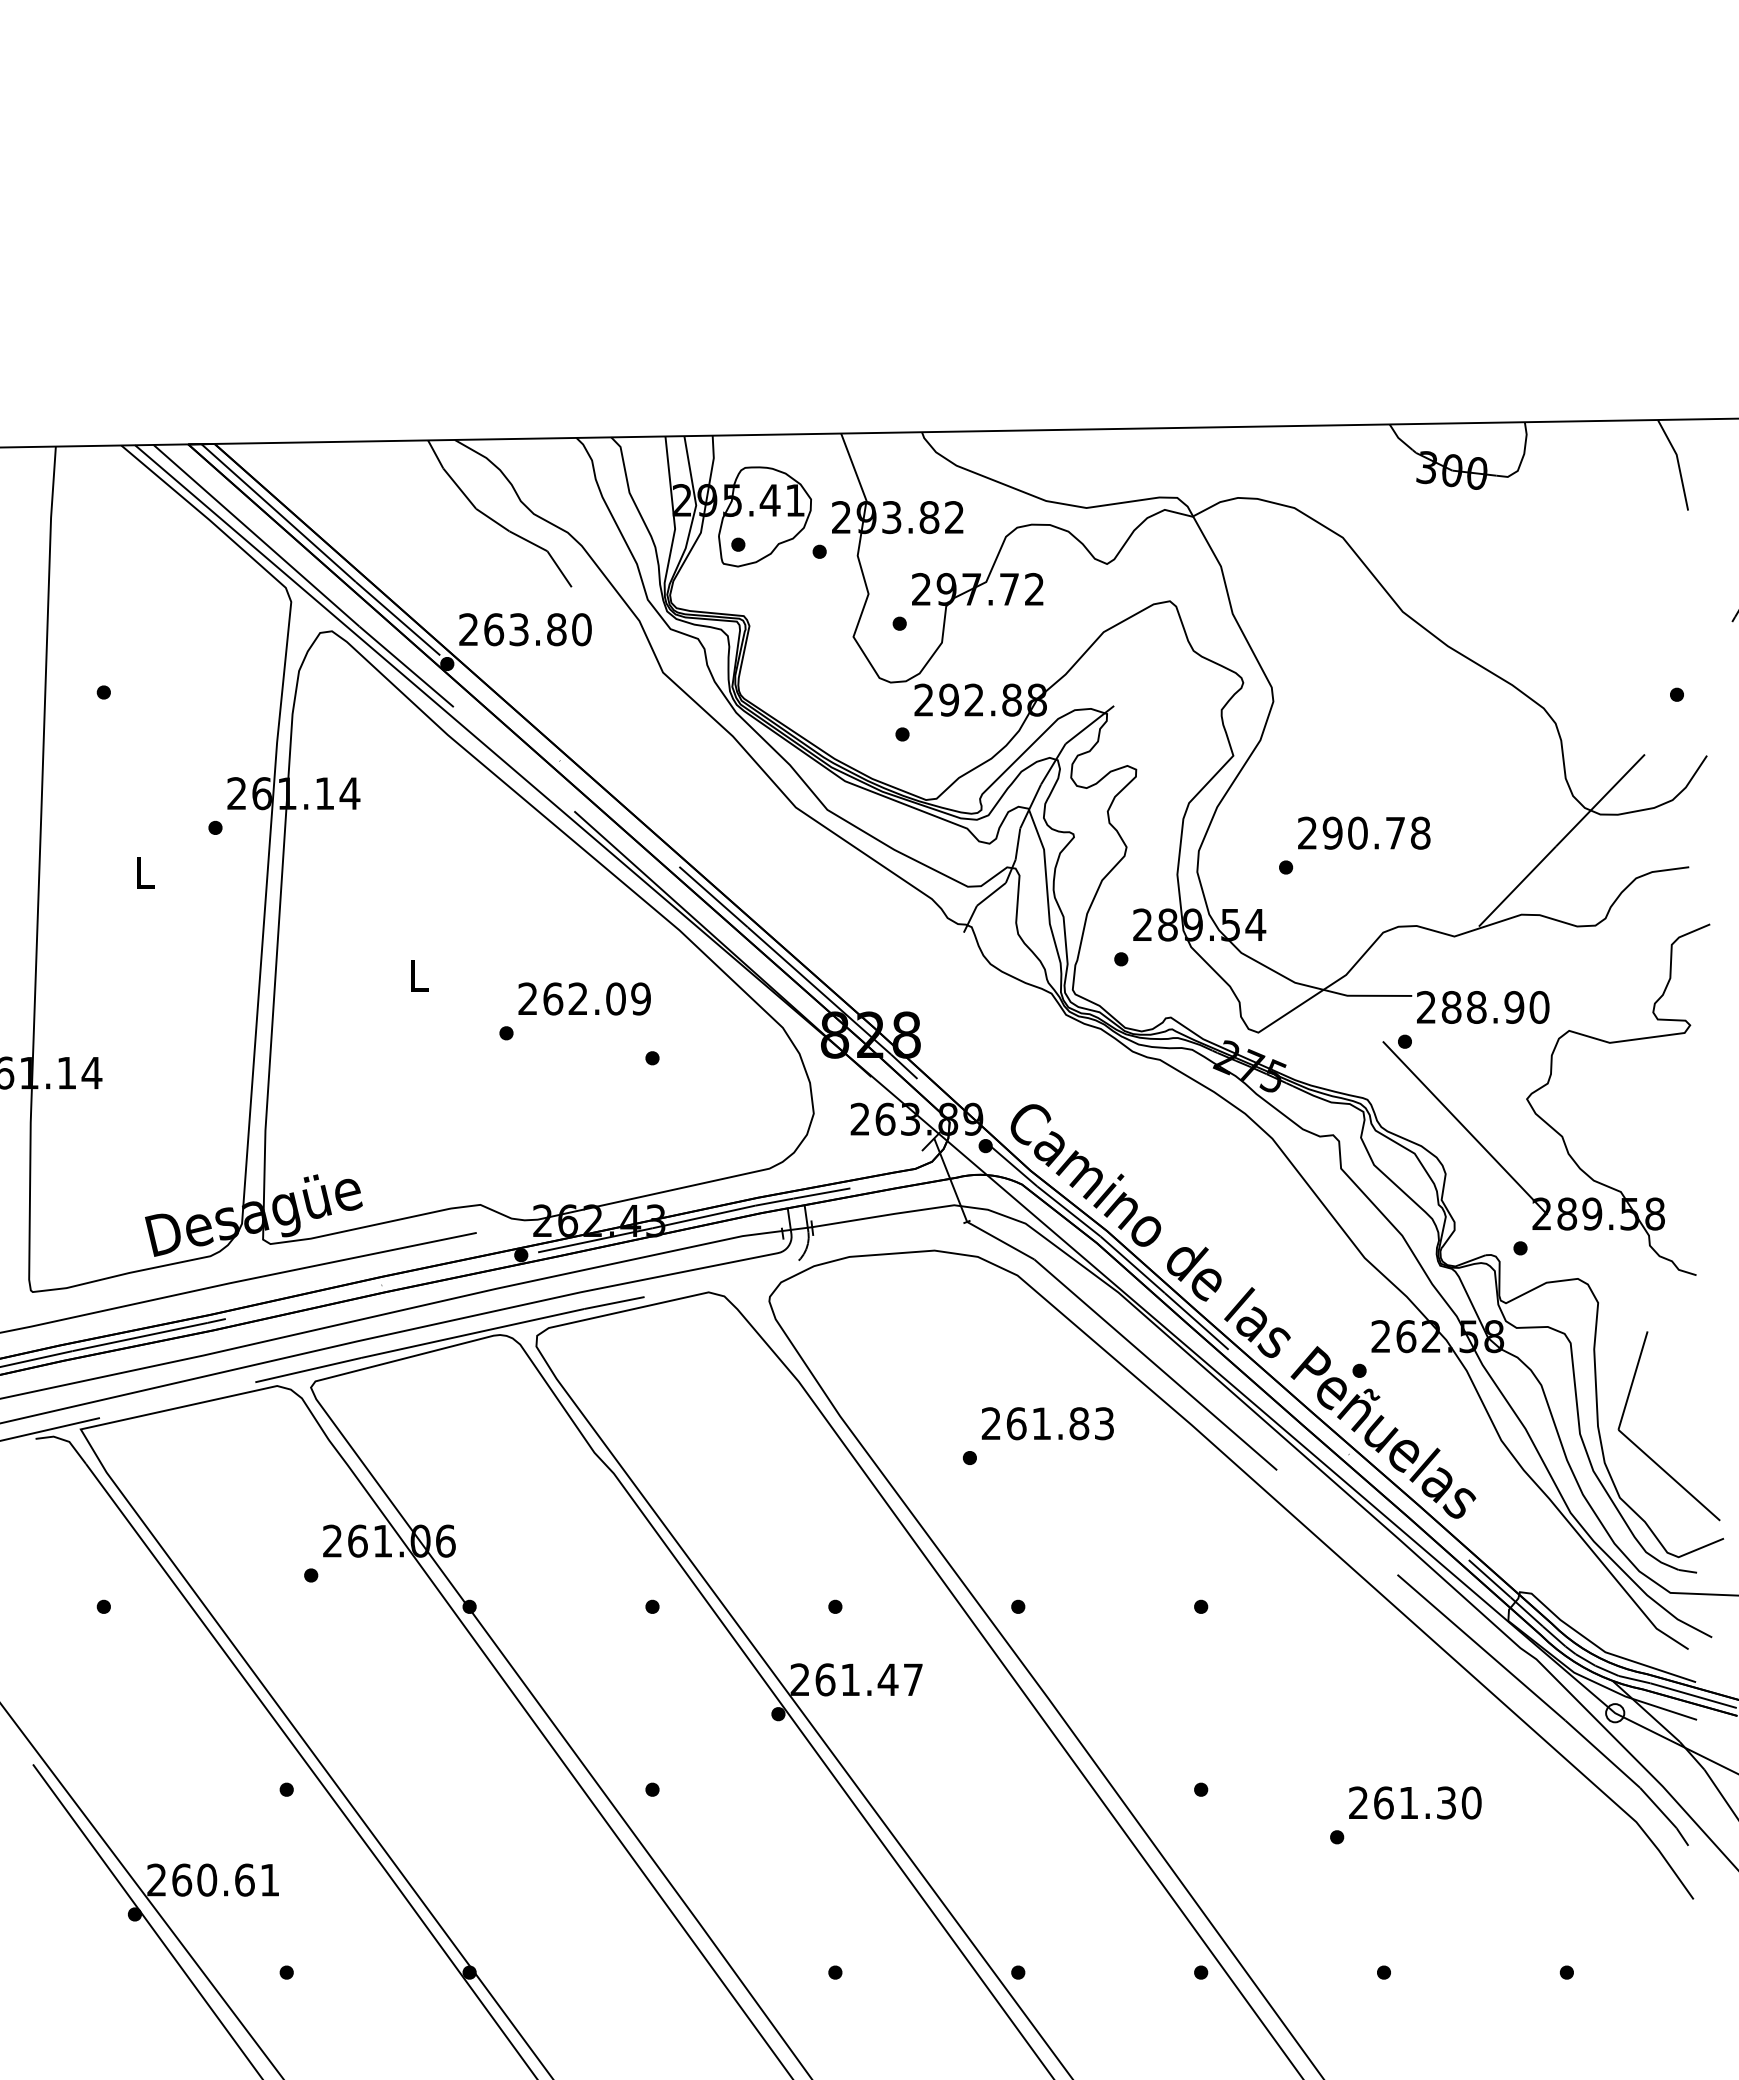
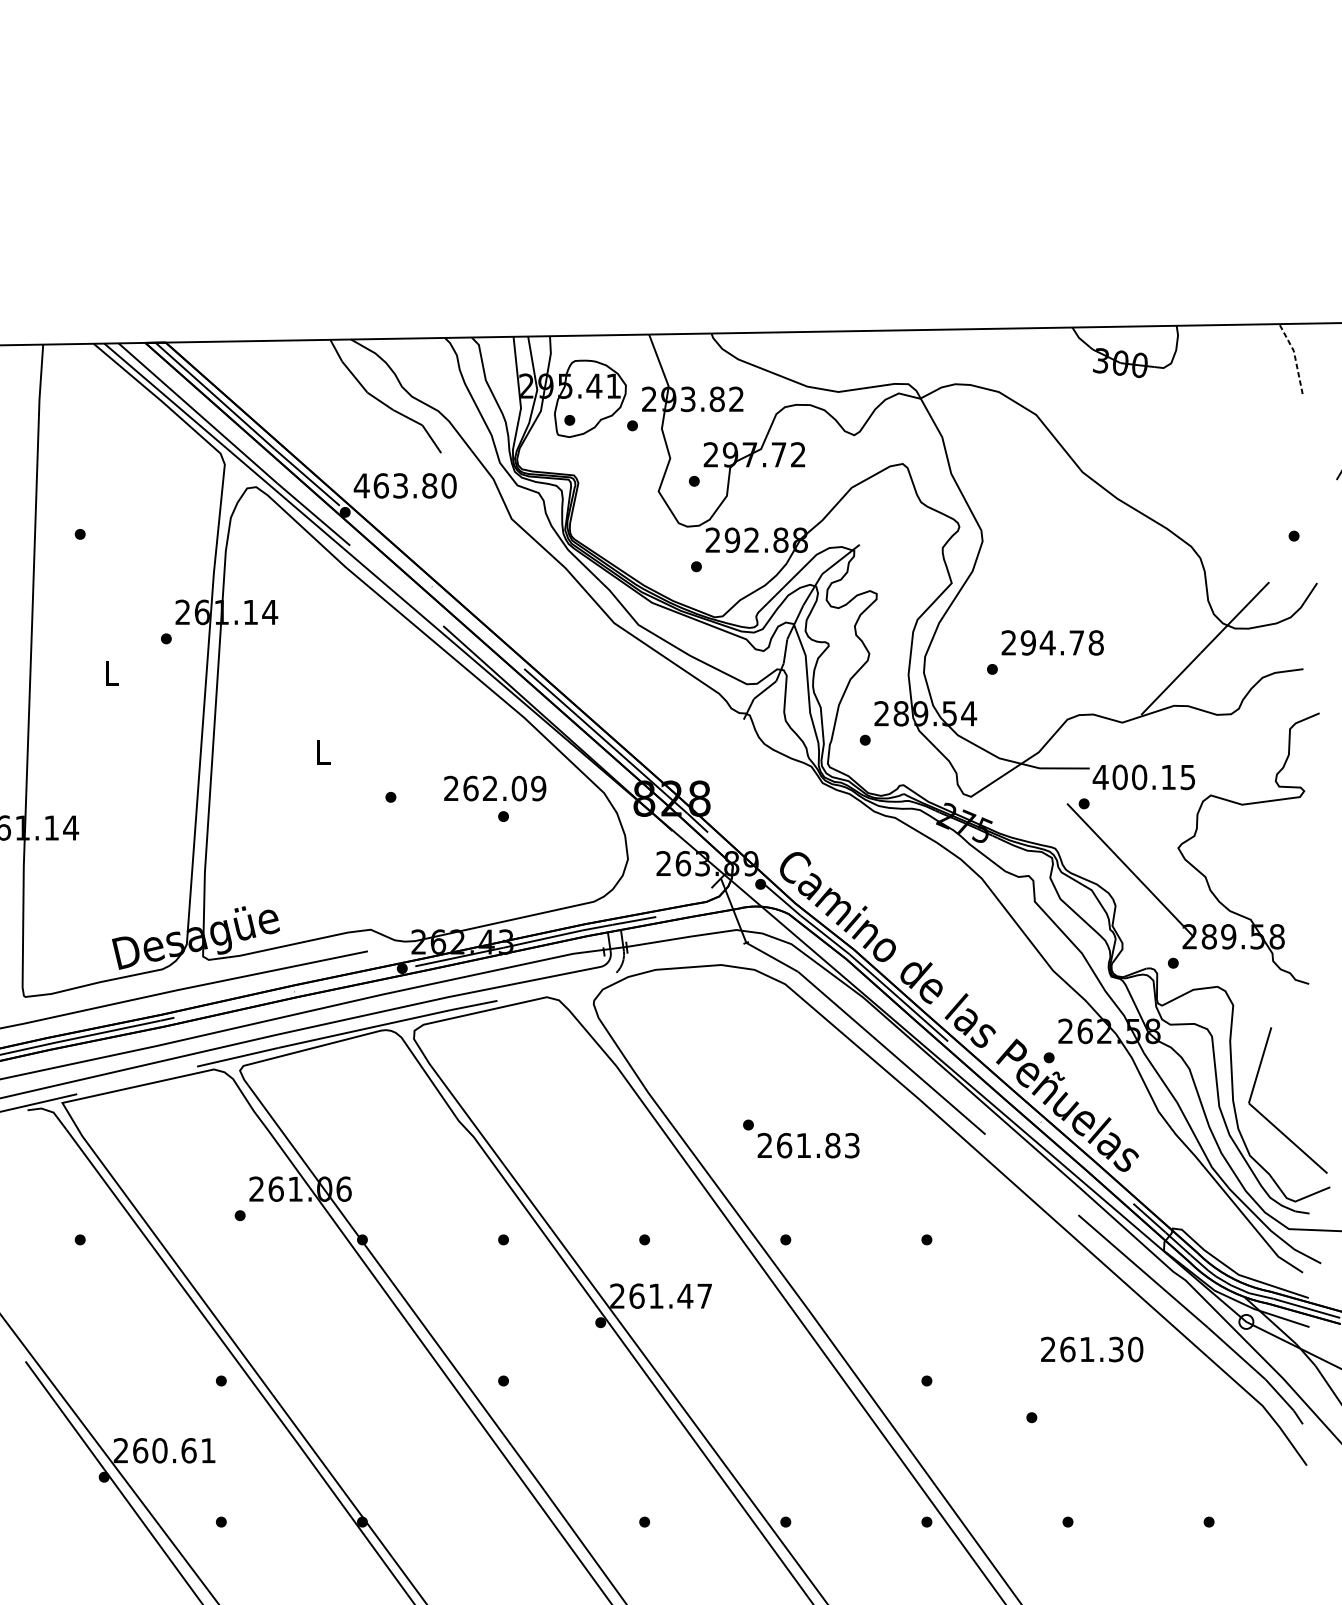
line: (1678, 462) -> (1295, 356), solid -> dashed
text: (468, 629) -> (361, 485), 263.80 -> 463.80
text: (1357, 832) -> (1047, 642), 290.78 -> 294.78
text: (584, 998) -> (495, 788), moved
text: (1482, 1006) -> (1143, 776), 288.90 -> 400.15
text: (1047, 1423) -> (808, 1145), moved
text: (1415, 1802) -> (1092, 1349), moved

